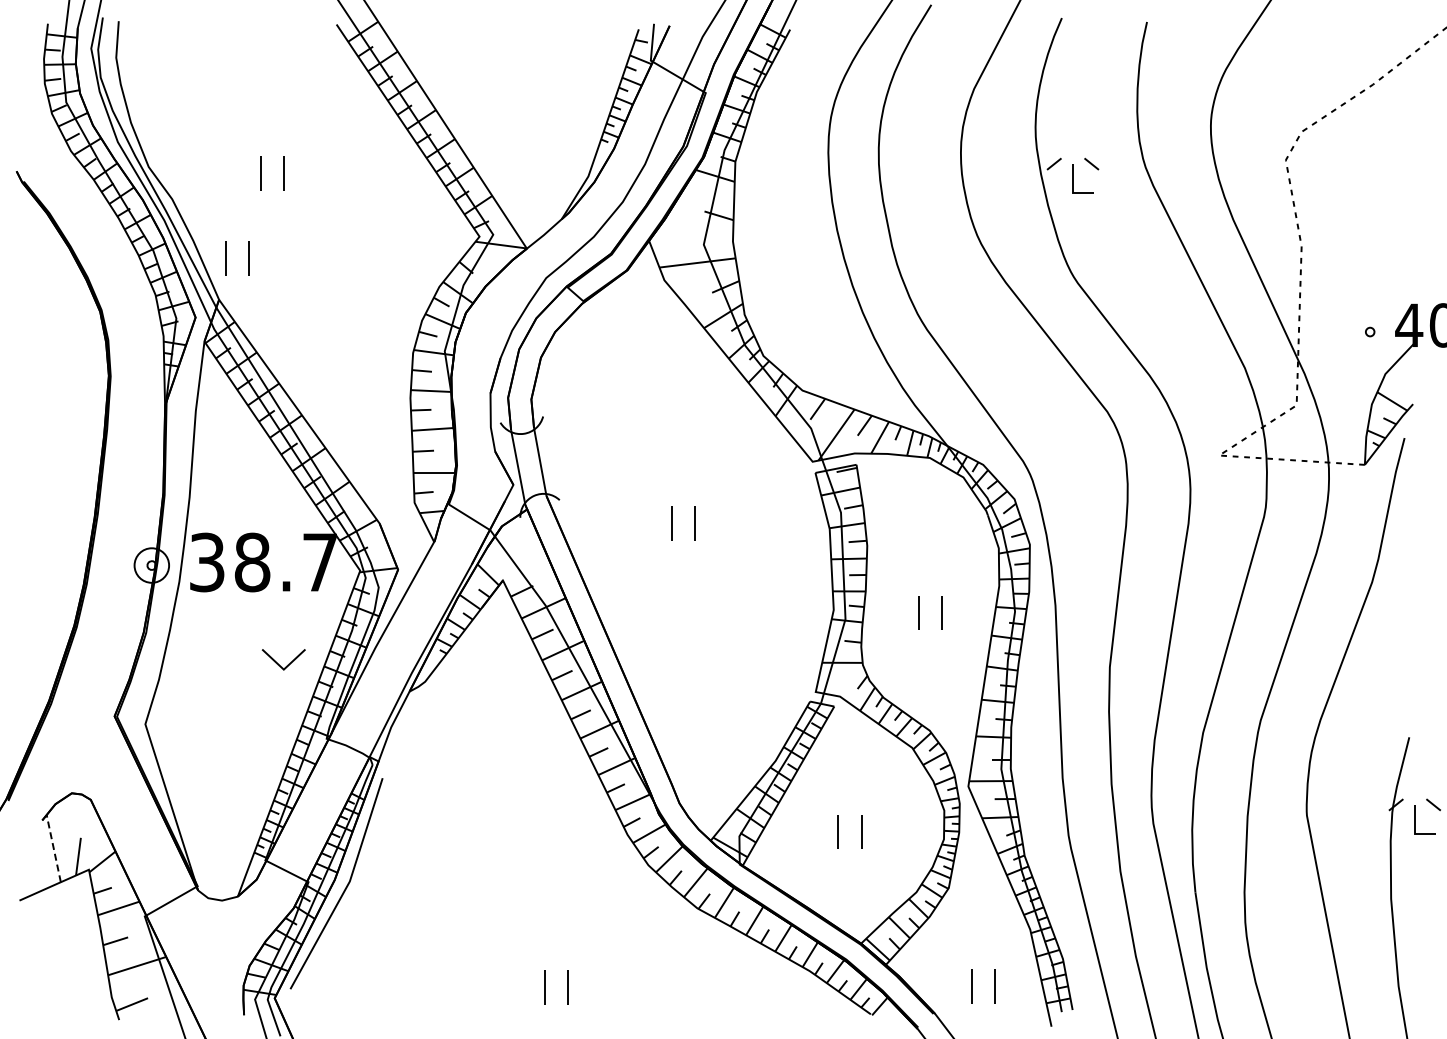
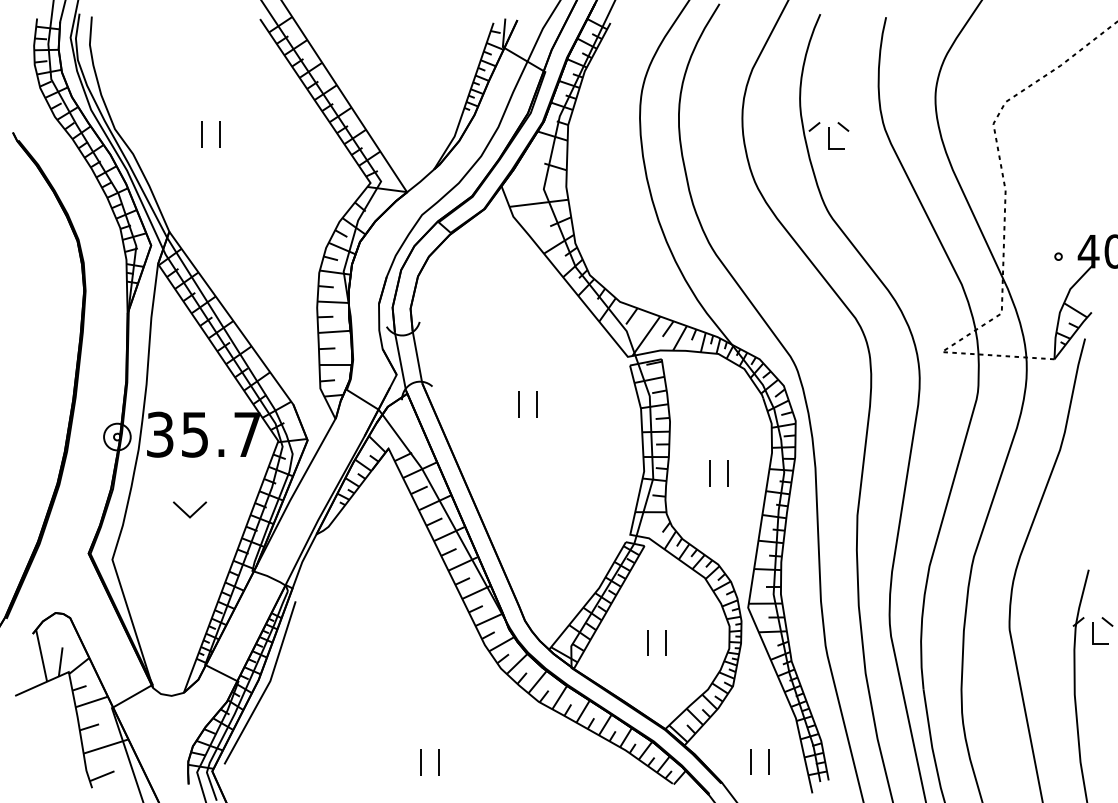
part: (226, 258) -> (175, 199), removed
text: (252, 562) -> (195, 434), 38.7 -> 35.7
part: (278, 663) -> (185, 512), moved
line: (53, 848) -> (41, 655), dashed -> solid

